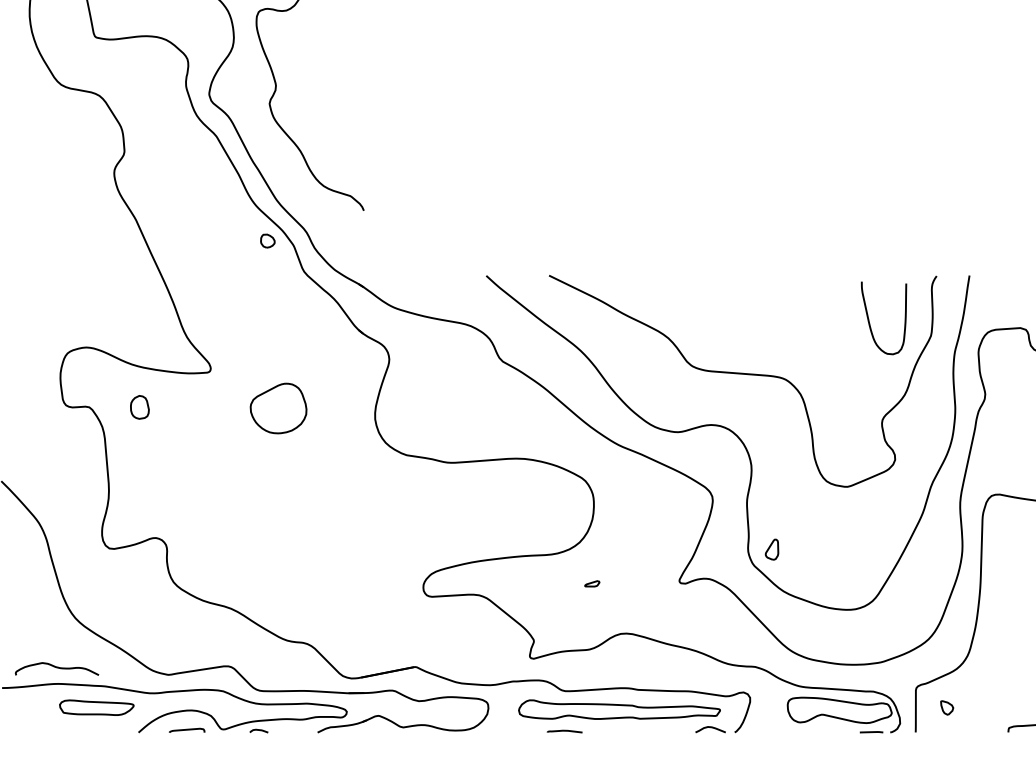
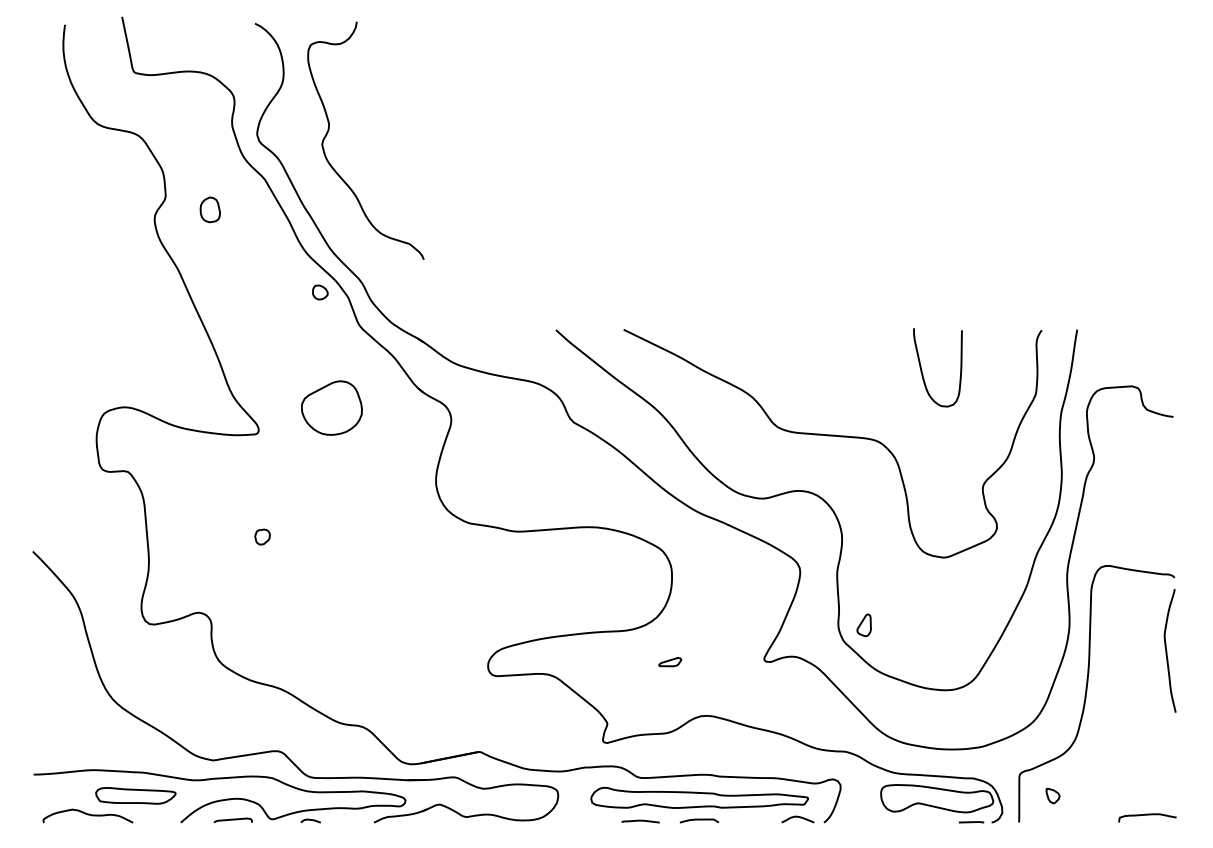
curve: (869, 320) -> (922, 370), moved
part: (139, 407) -> (209, 209), moved
part: (278, 407) -> (331, 407), moved
part: (214, 467) -> (262, 536), added
part: (592, 584) -> (670, 662), size x1.43
curve: (56, 668) -> (87, 815), moved
curve: (619, 730) -> (699, 820), added

